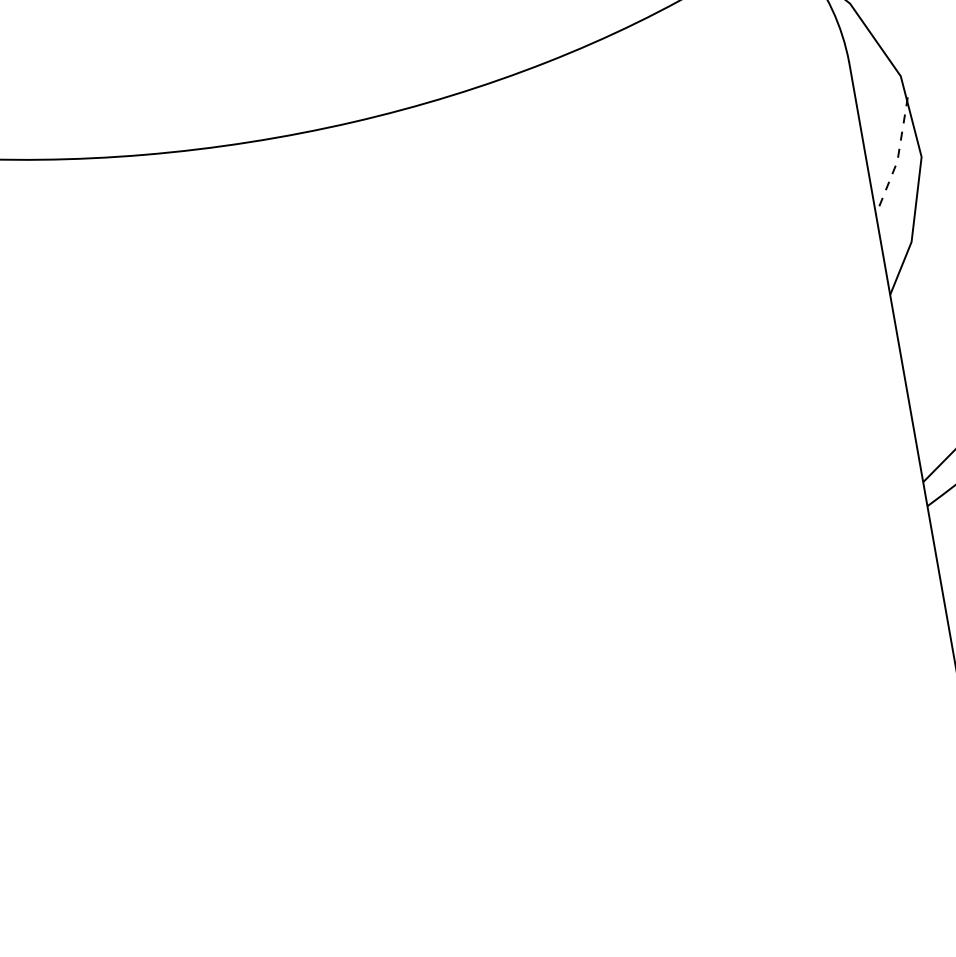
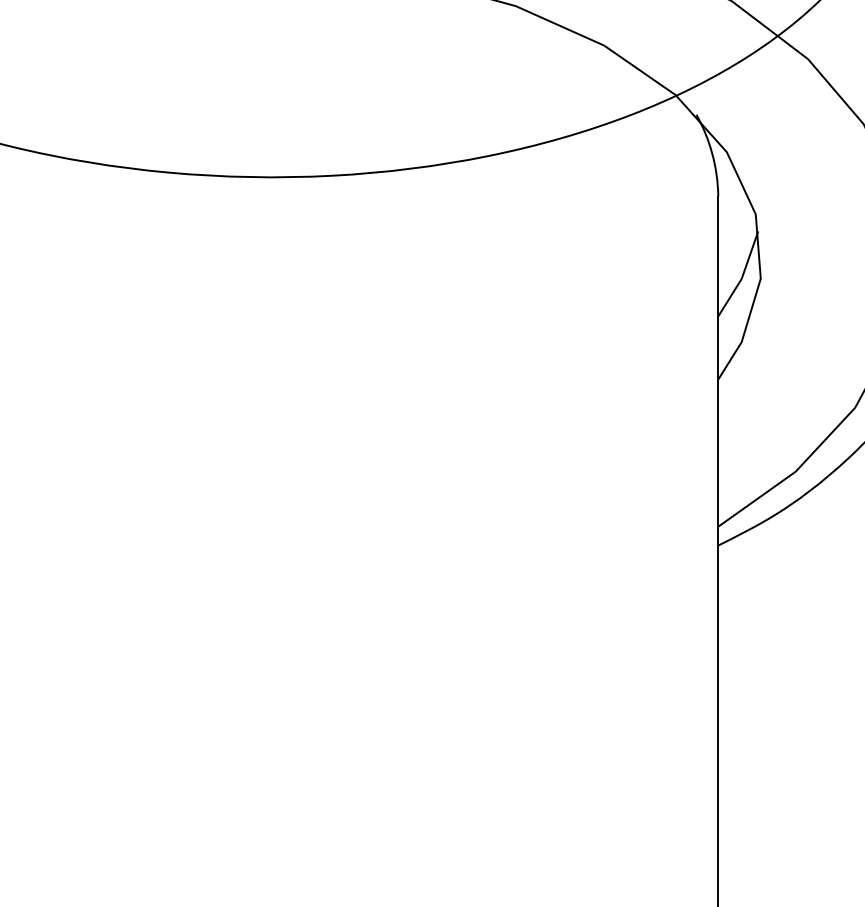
line: (898, 159) -> (742, 277), dashed -> solid

